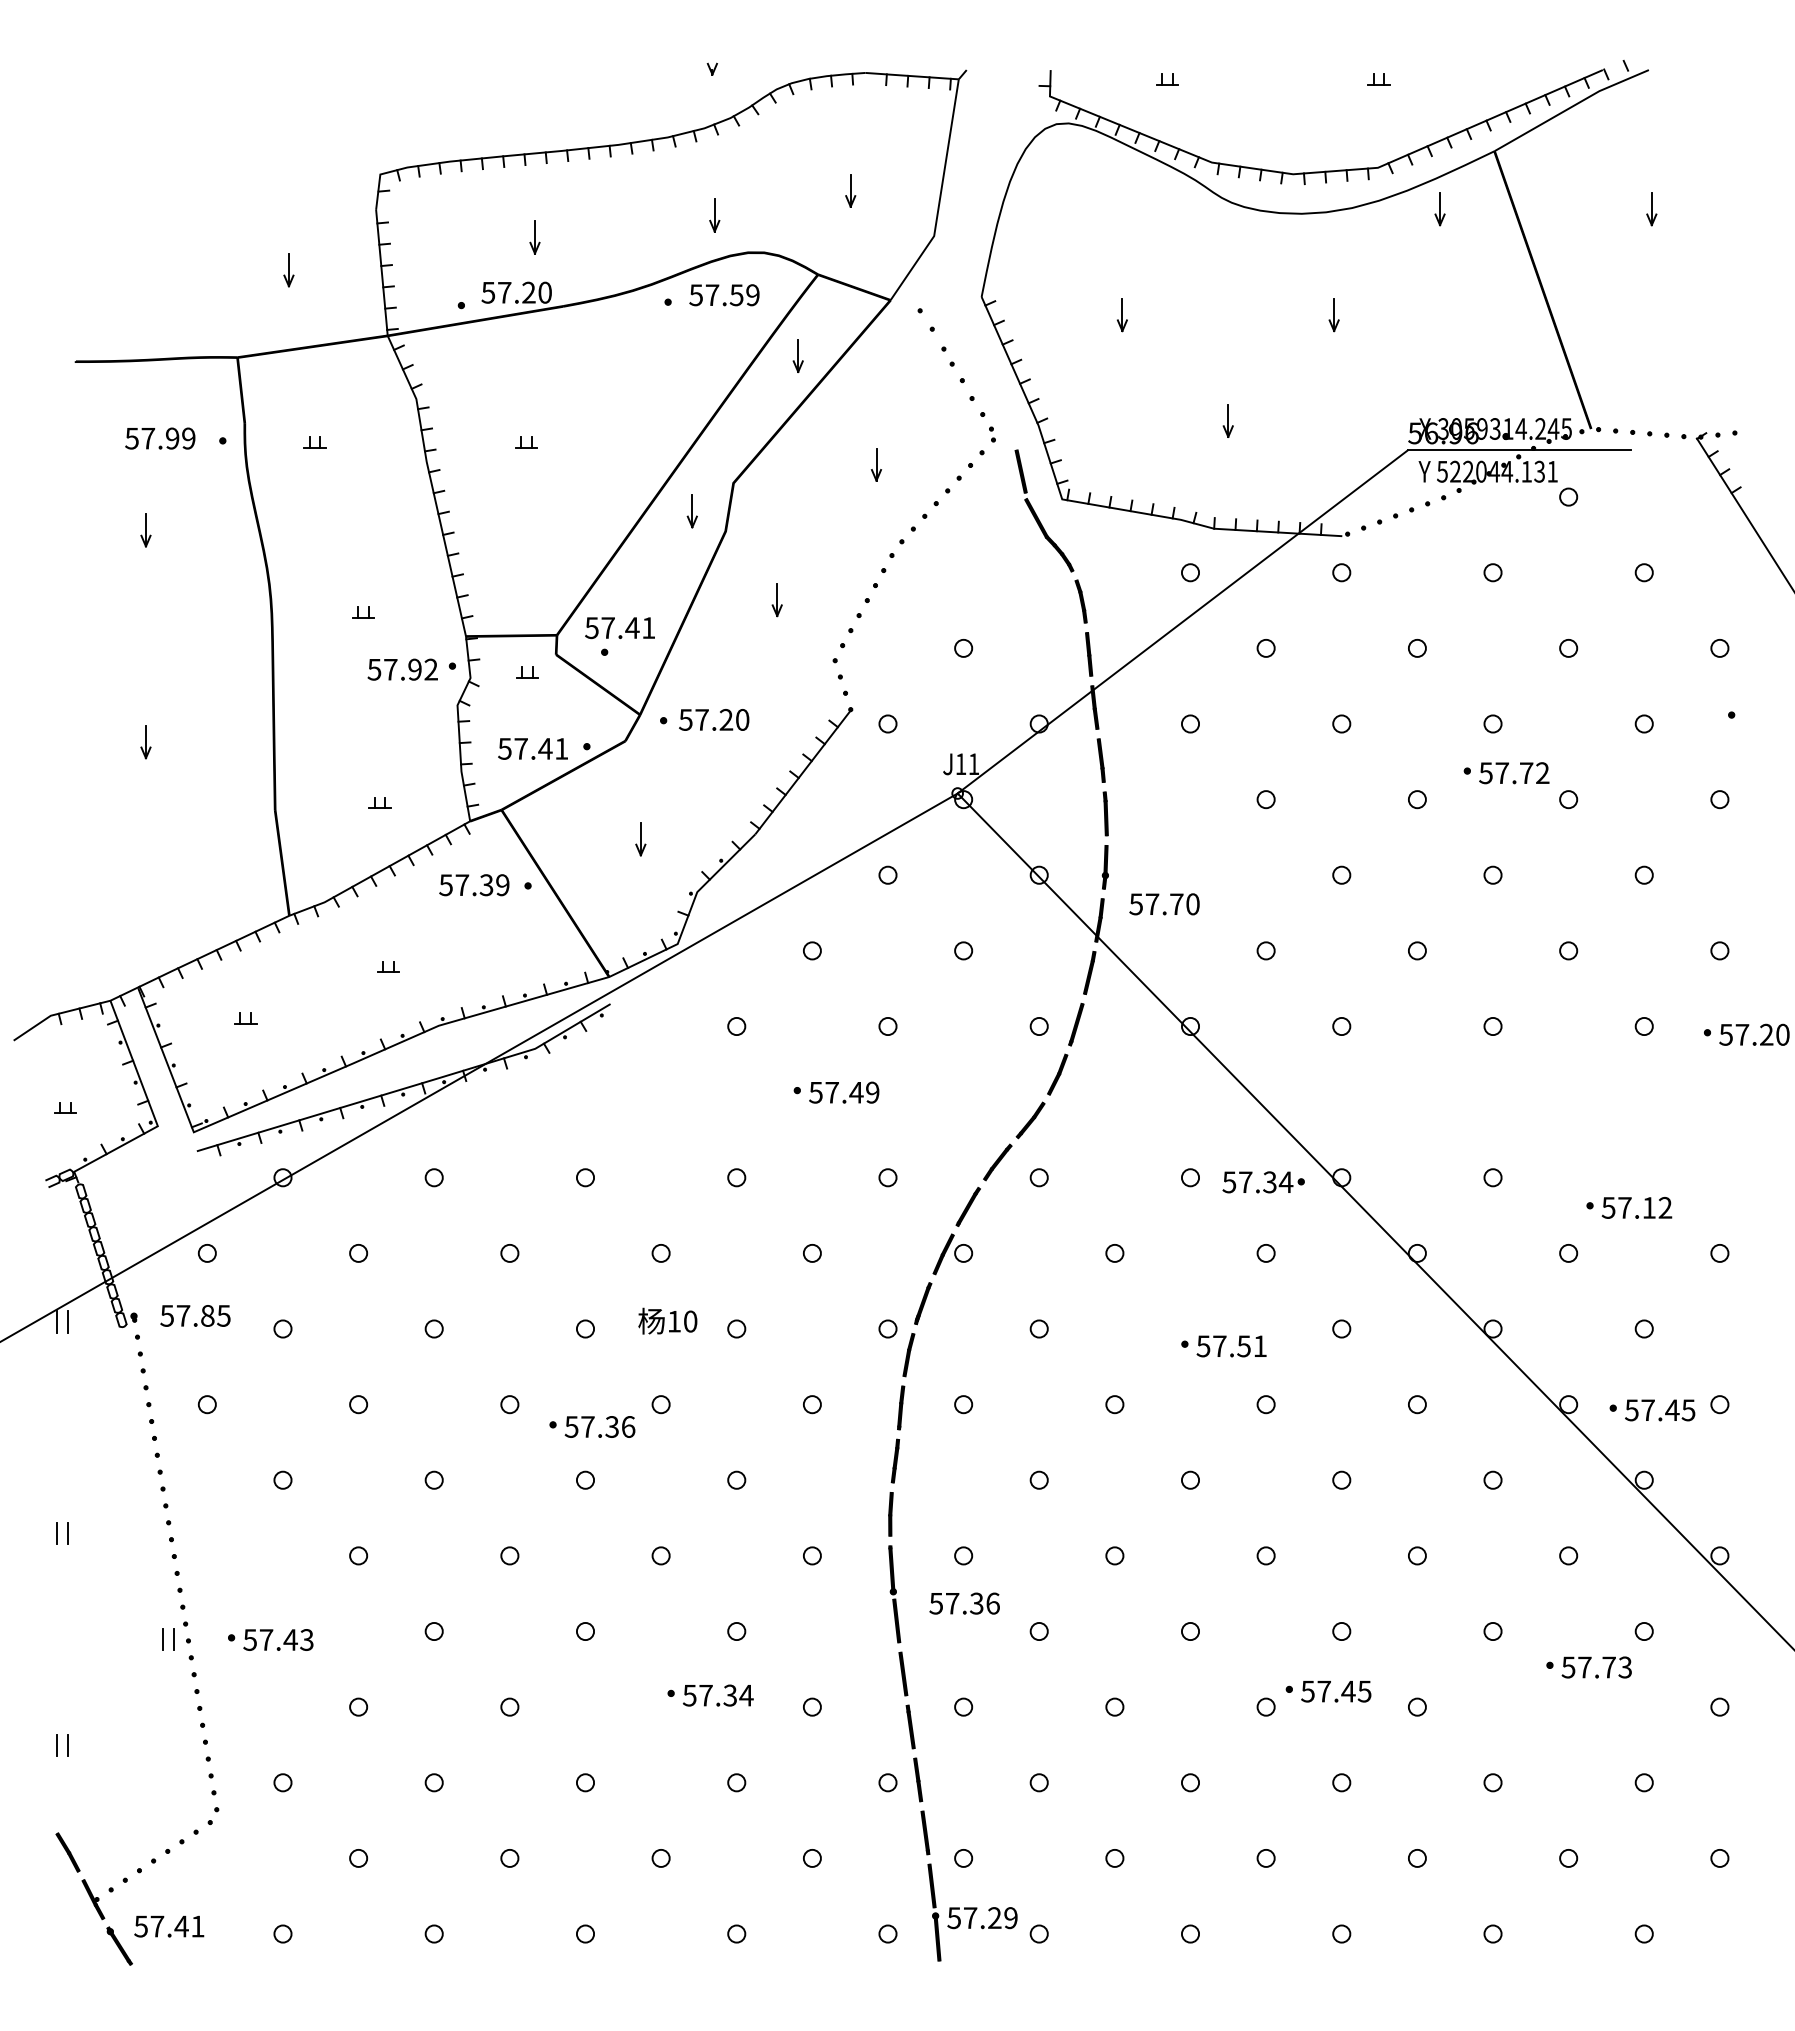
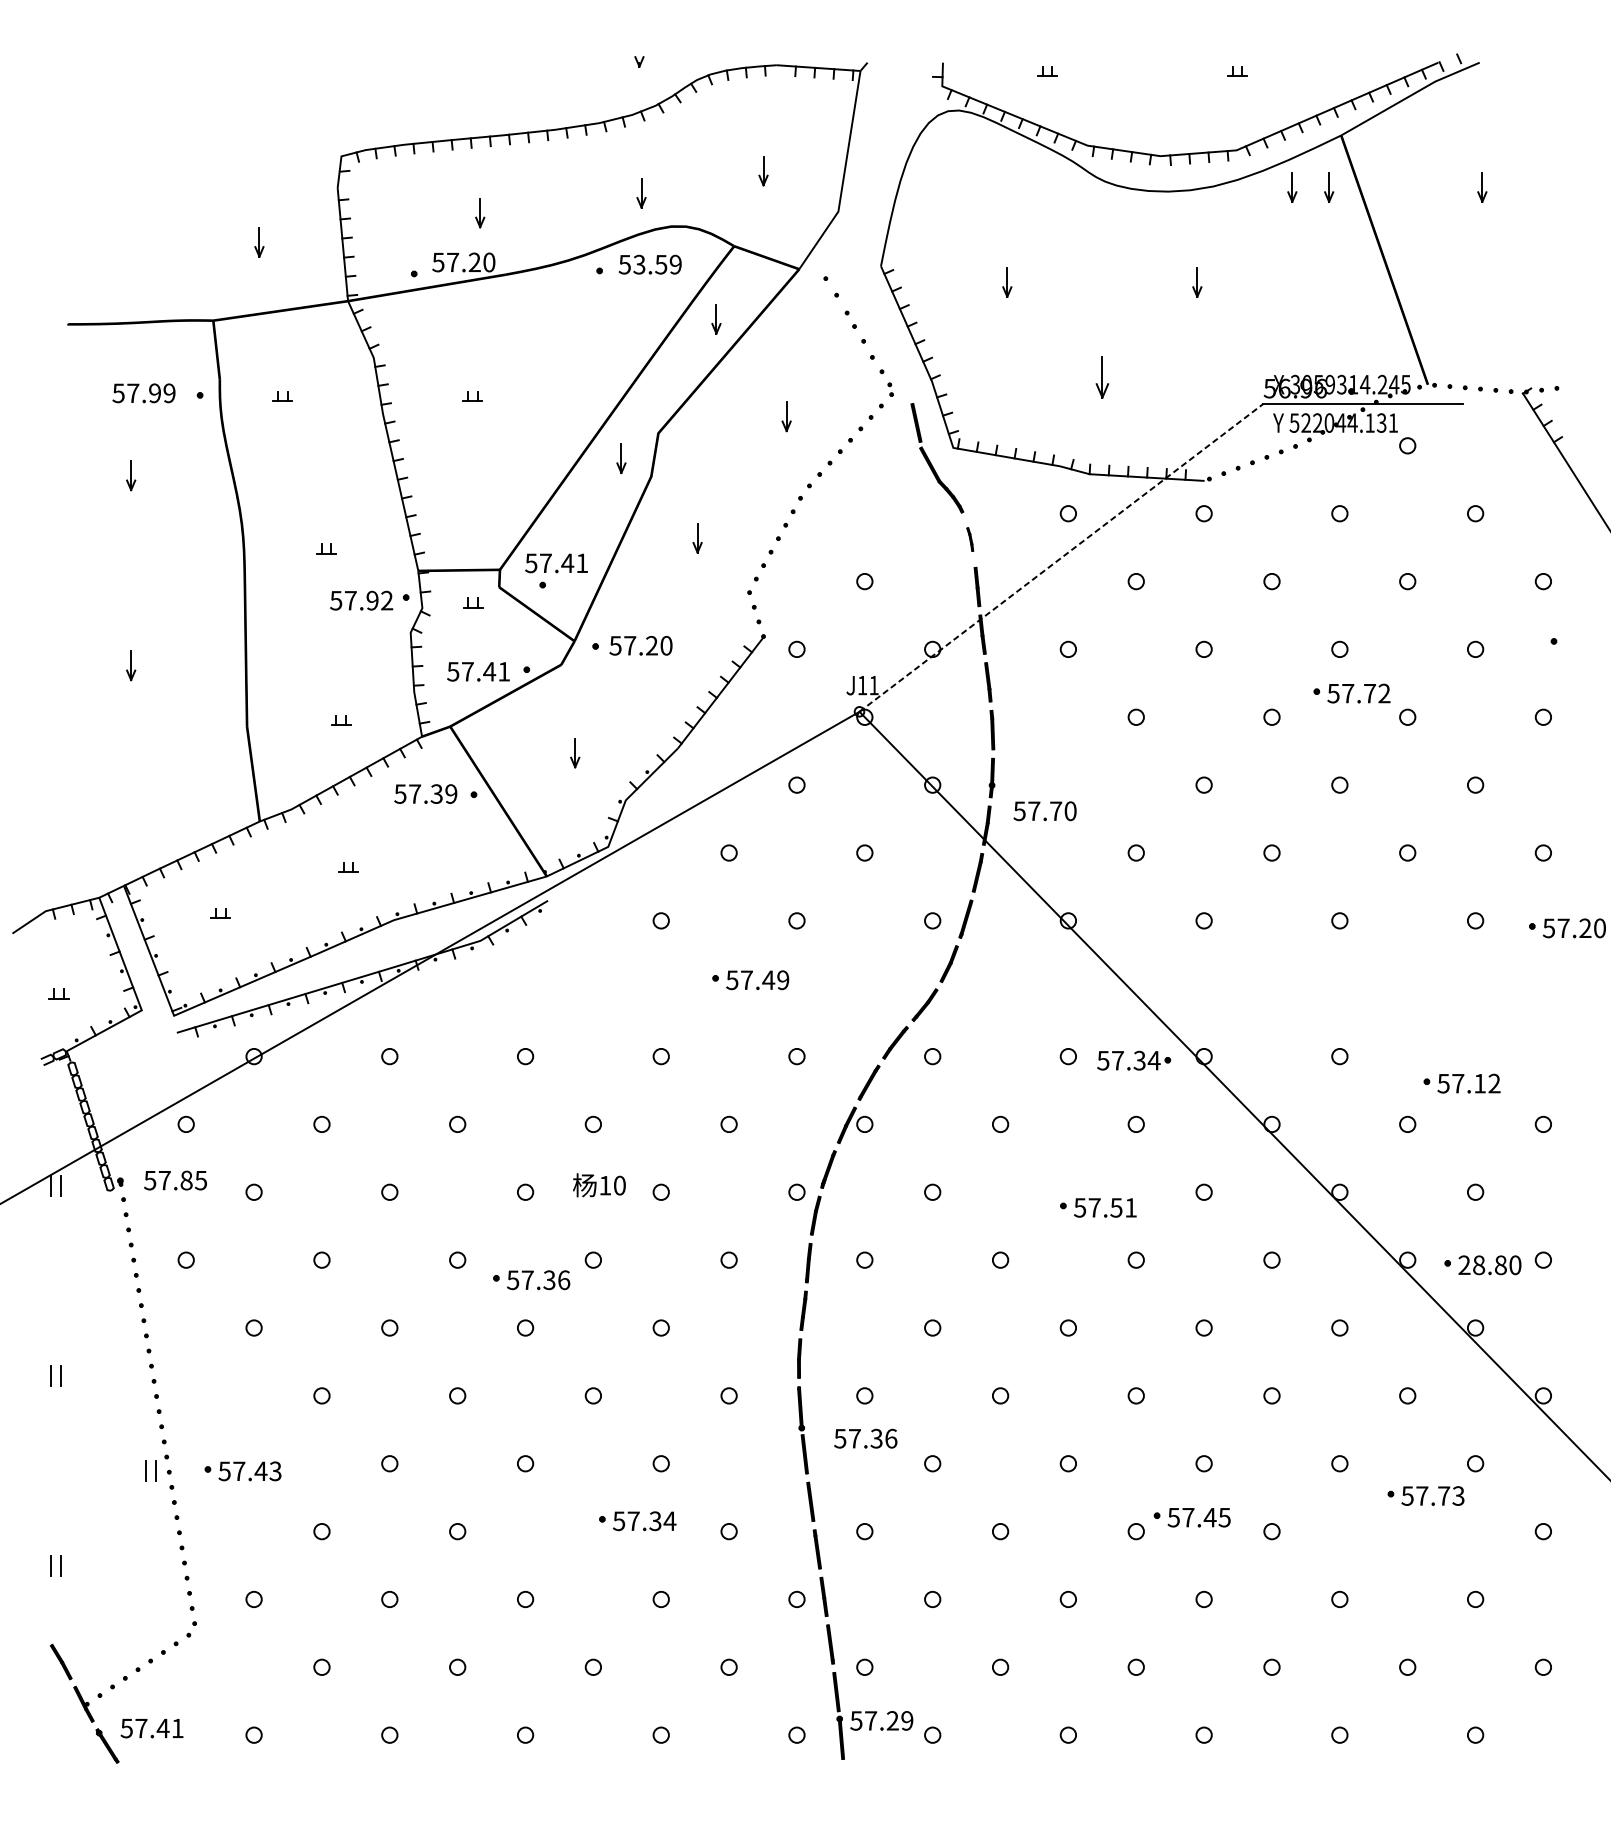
part: (1480, 209) -> (1328, 187), added
text: (712, 295) -> (639, 264), 57.59 -> 53.59
part: (1227, 420) -> (1101, 377), size x1.4
part: (1080, 601) -> (969, 539), size x0.6
line: (1182, 621) -> (1061, 557), solid -> dashed
text: (1660, 1410) -> (1490, 1265), 57.45 -> 28.80

